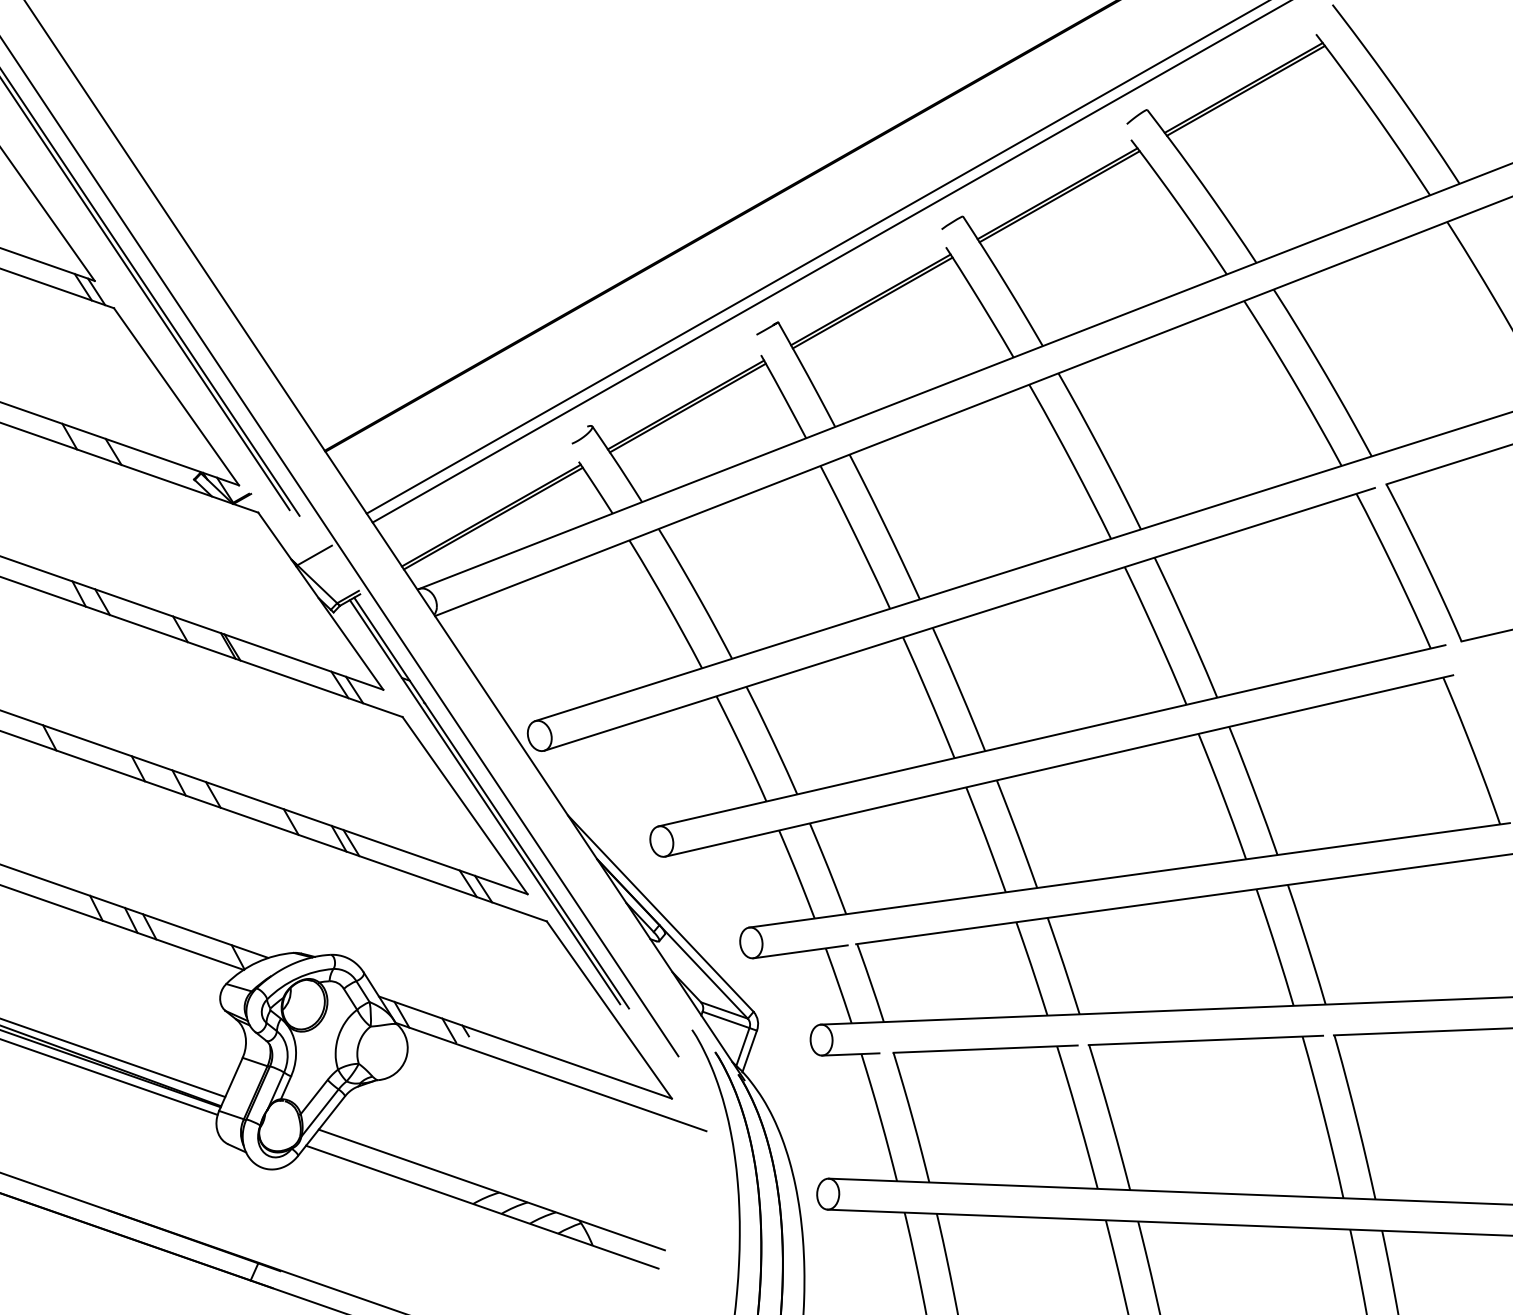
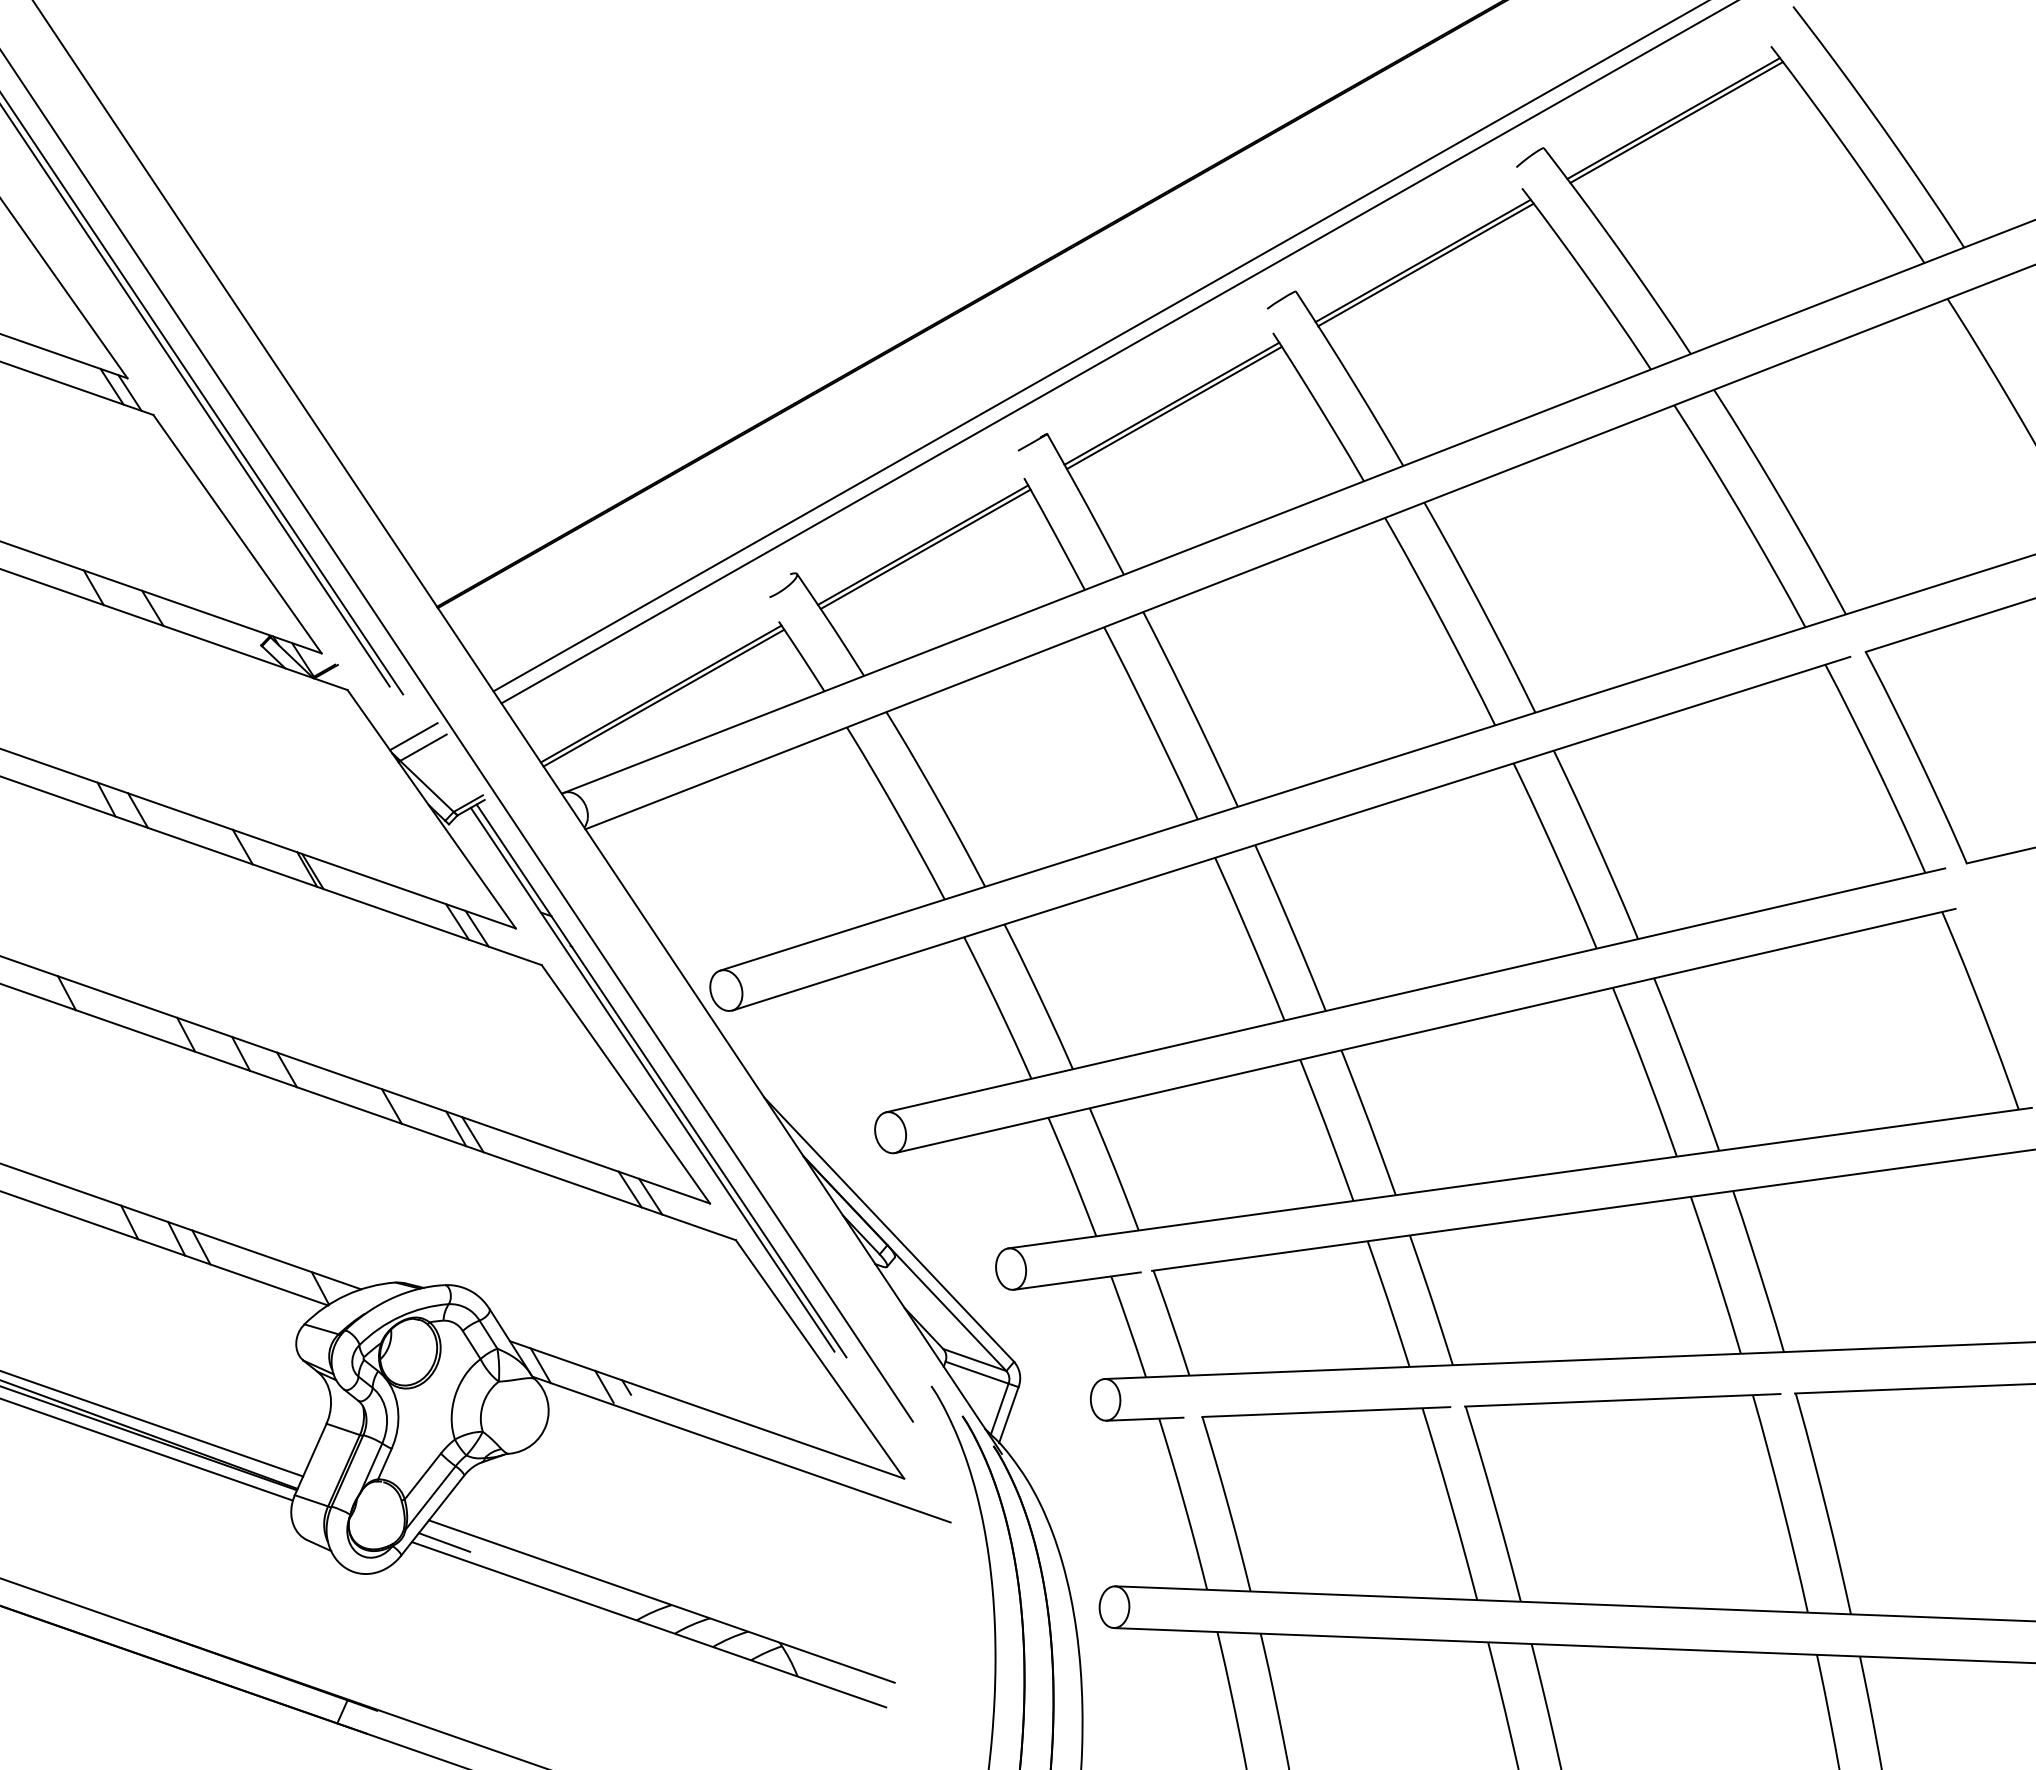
line: (307, 547) -> (413, 736), added
line: (330, 1146) -> (444, 1542), added

